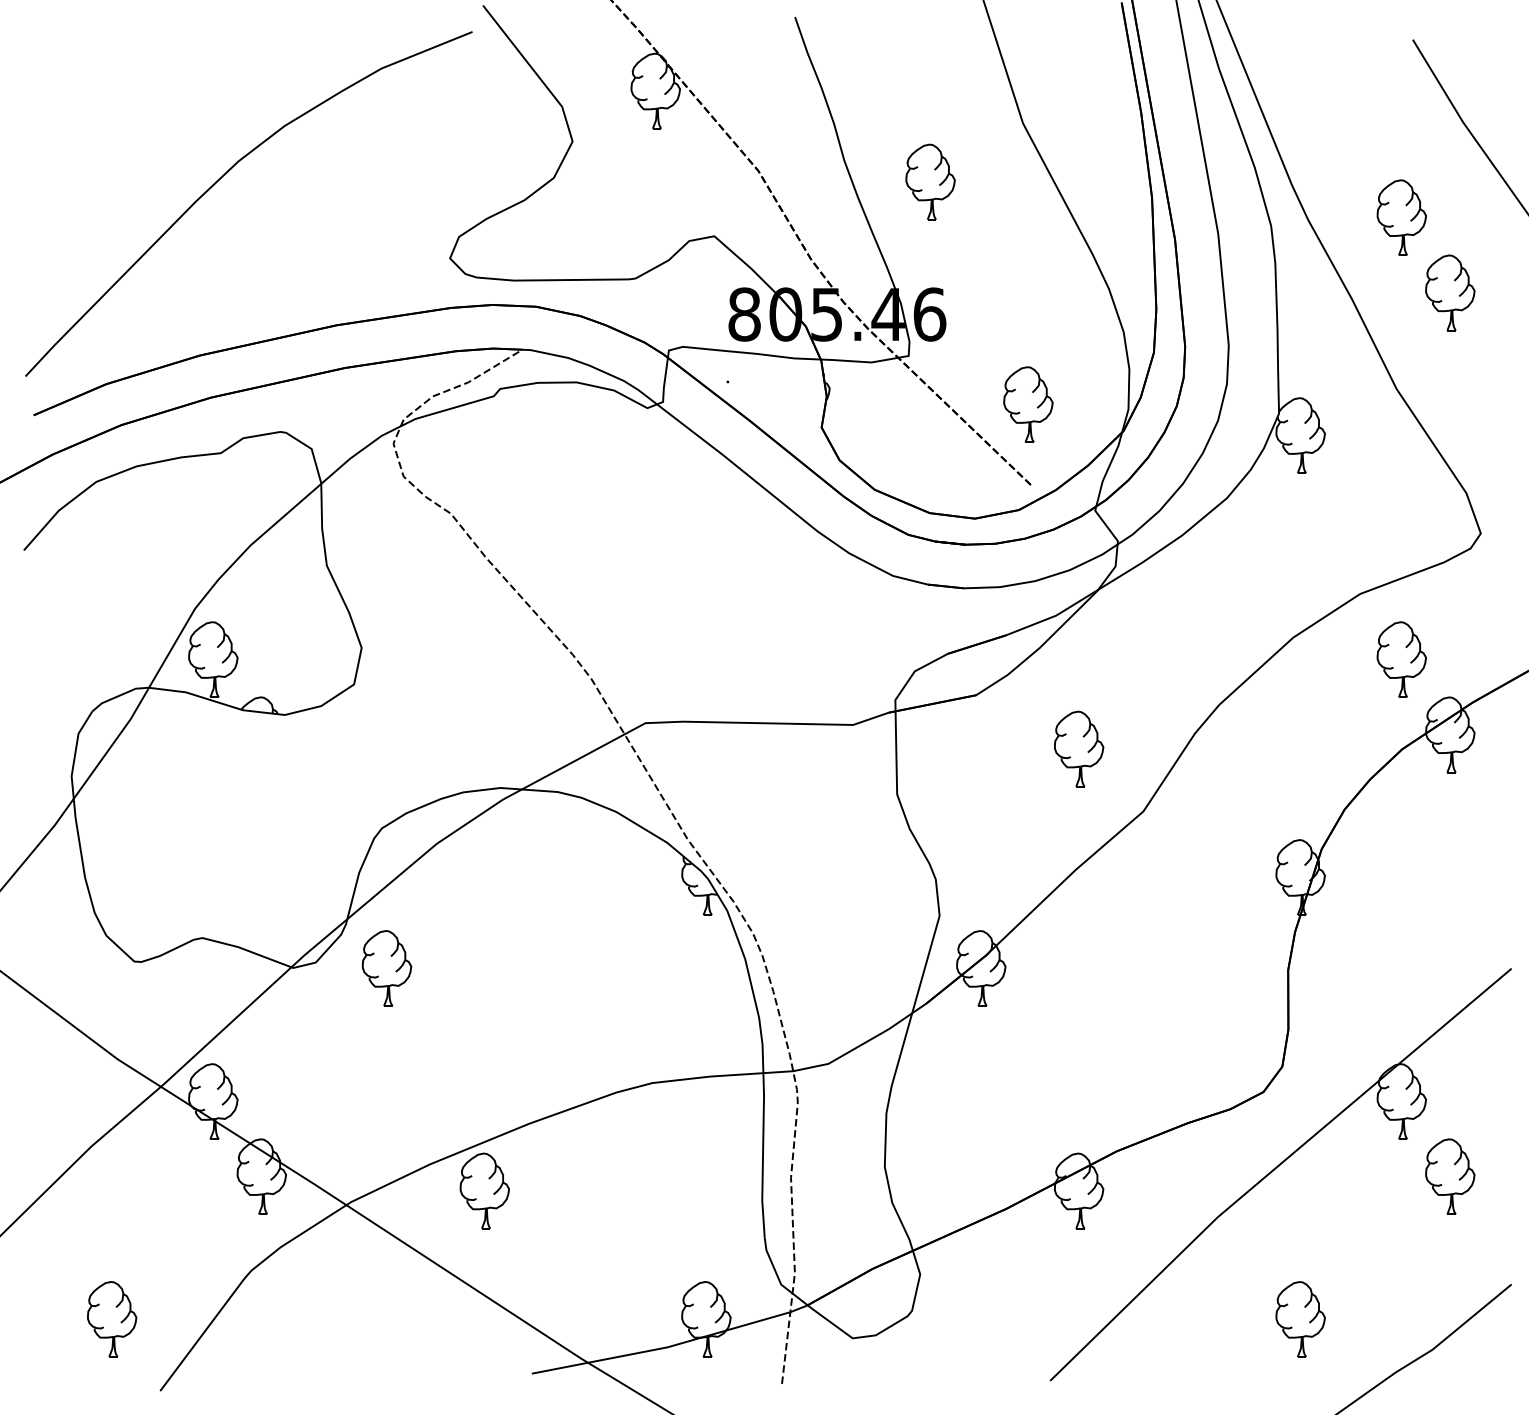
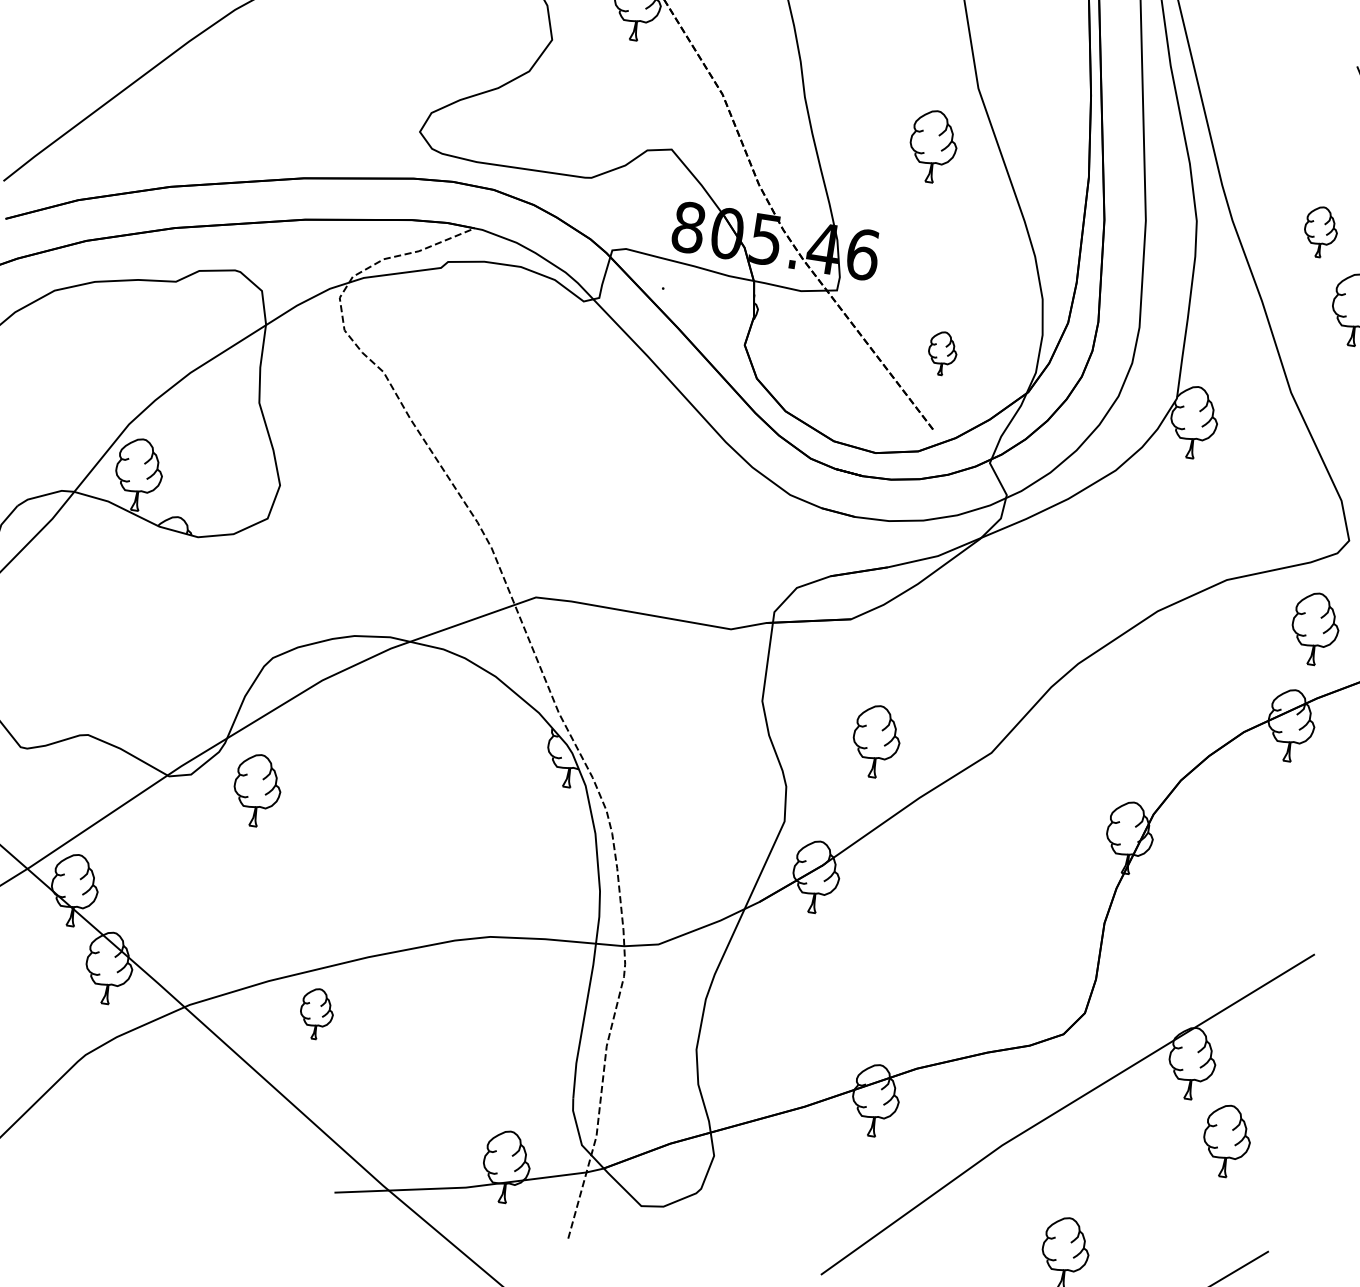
part: (930, 181) -> (933, 146), moved
part: (1401, 217) -> (1320, 231), size x0.7
part: (1028, 404) -> (942, 353), size x0.6
part: (1401, 659) -> (1315, 628), moved
part: (1079, 748) -> (876, 741), moved
part: (484, 1190) -> (316, 1013), size x0.7

